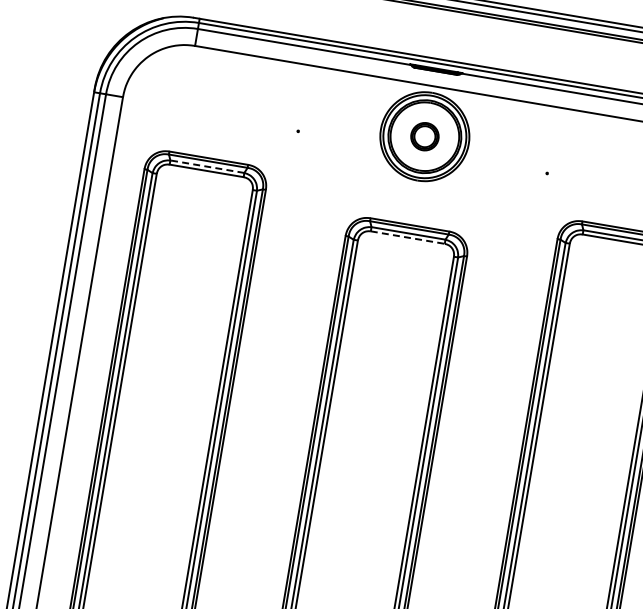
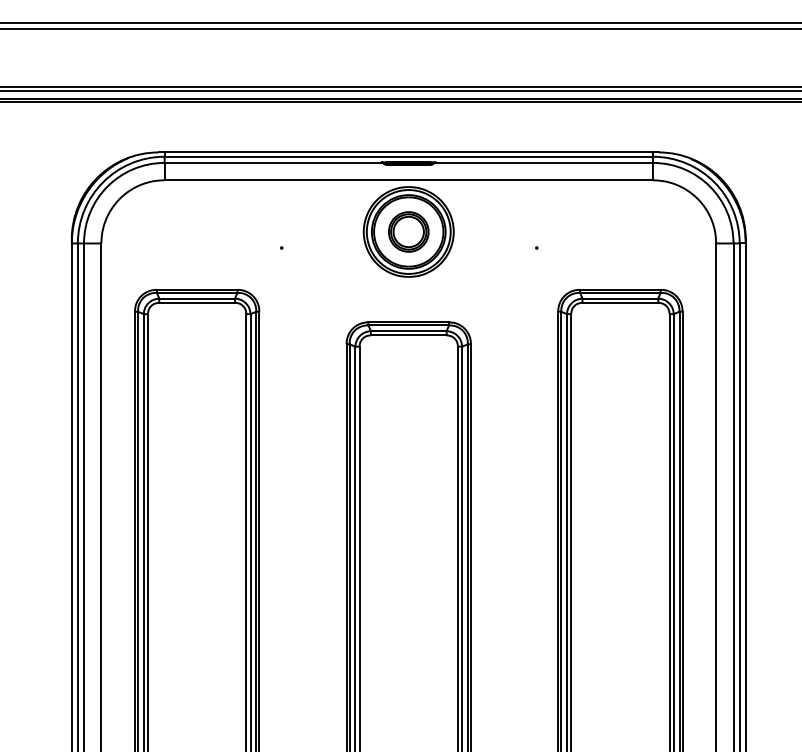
part: (424, 136) -> (408, 231), size x1.43
line: (207, 166) -> (197, 298), dashed -> solid
line: (407, 237) -> (408, 335), dashed -> solid

